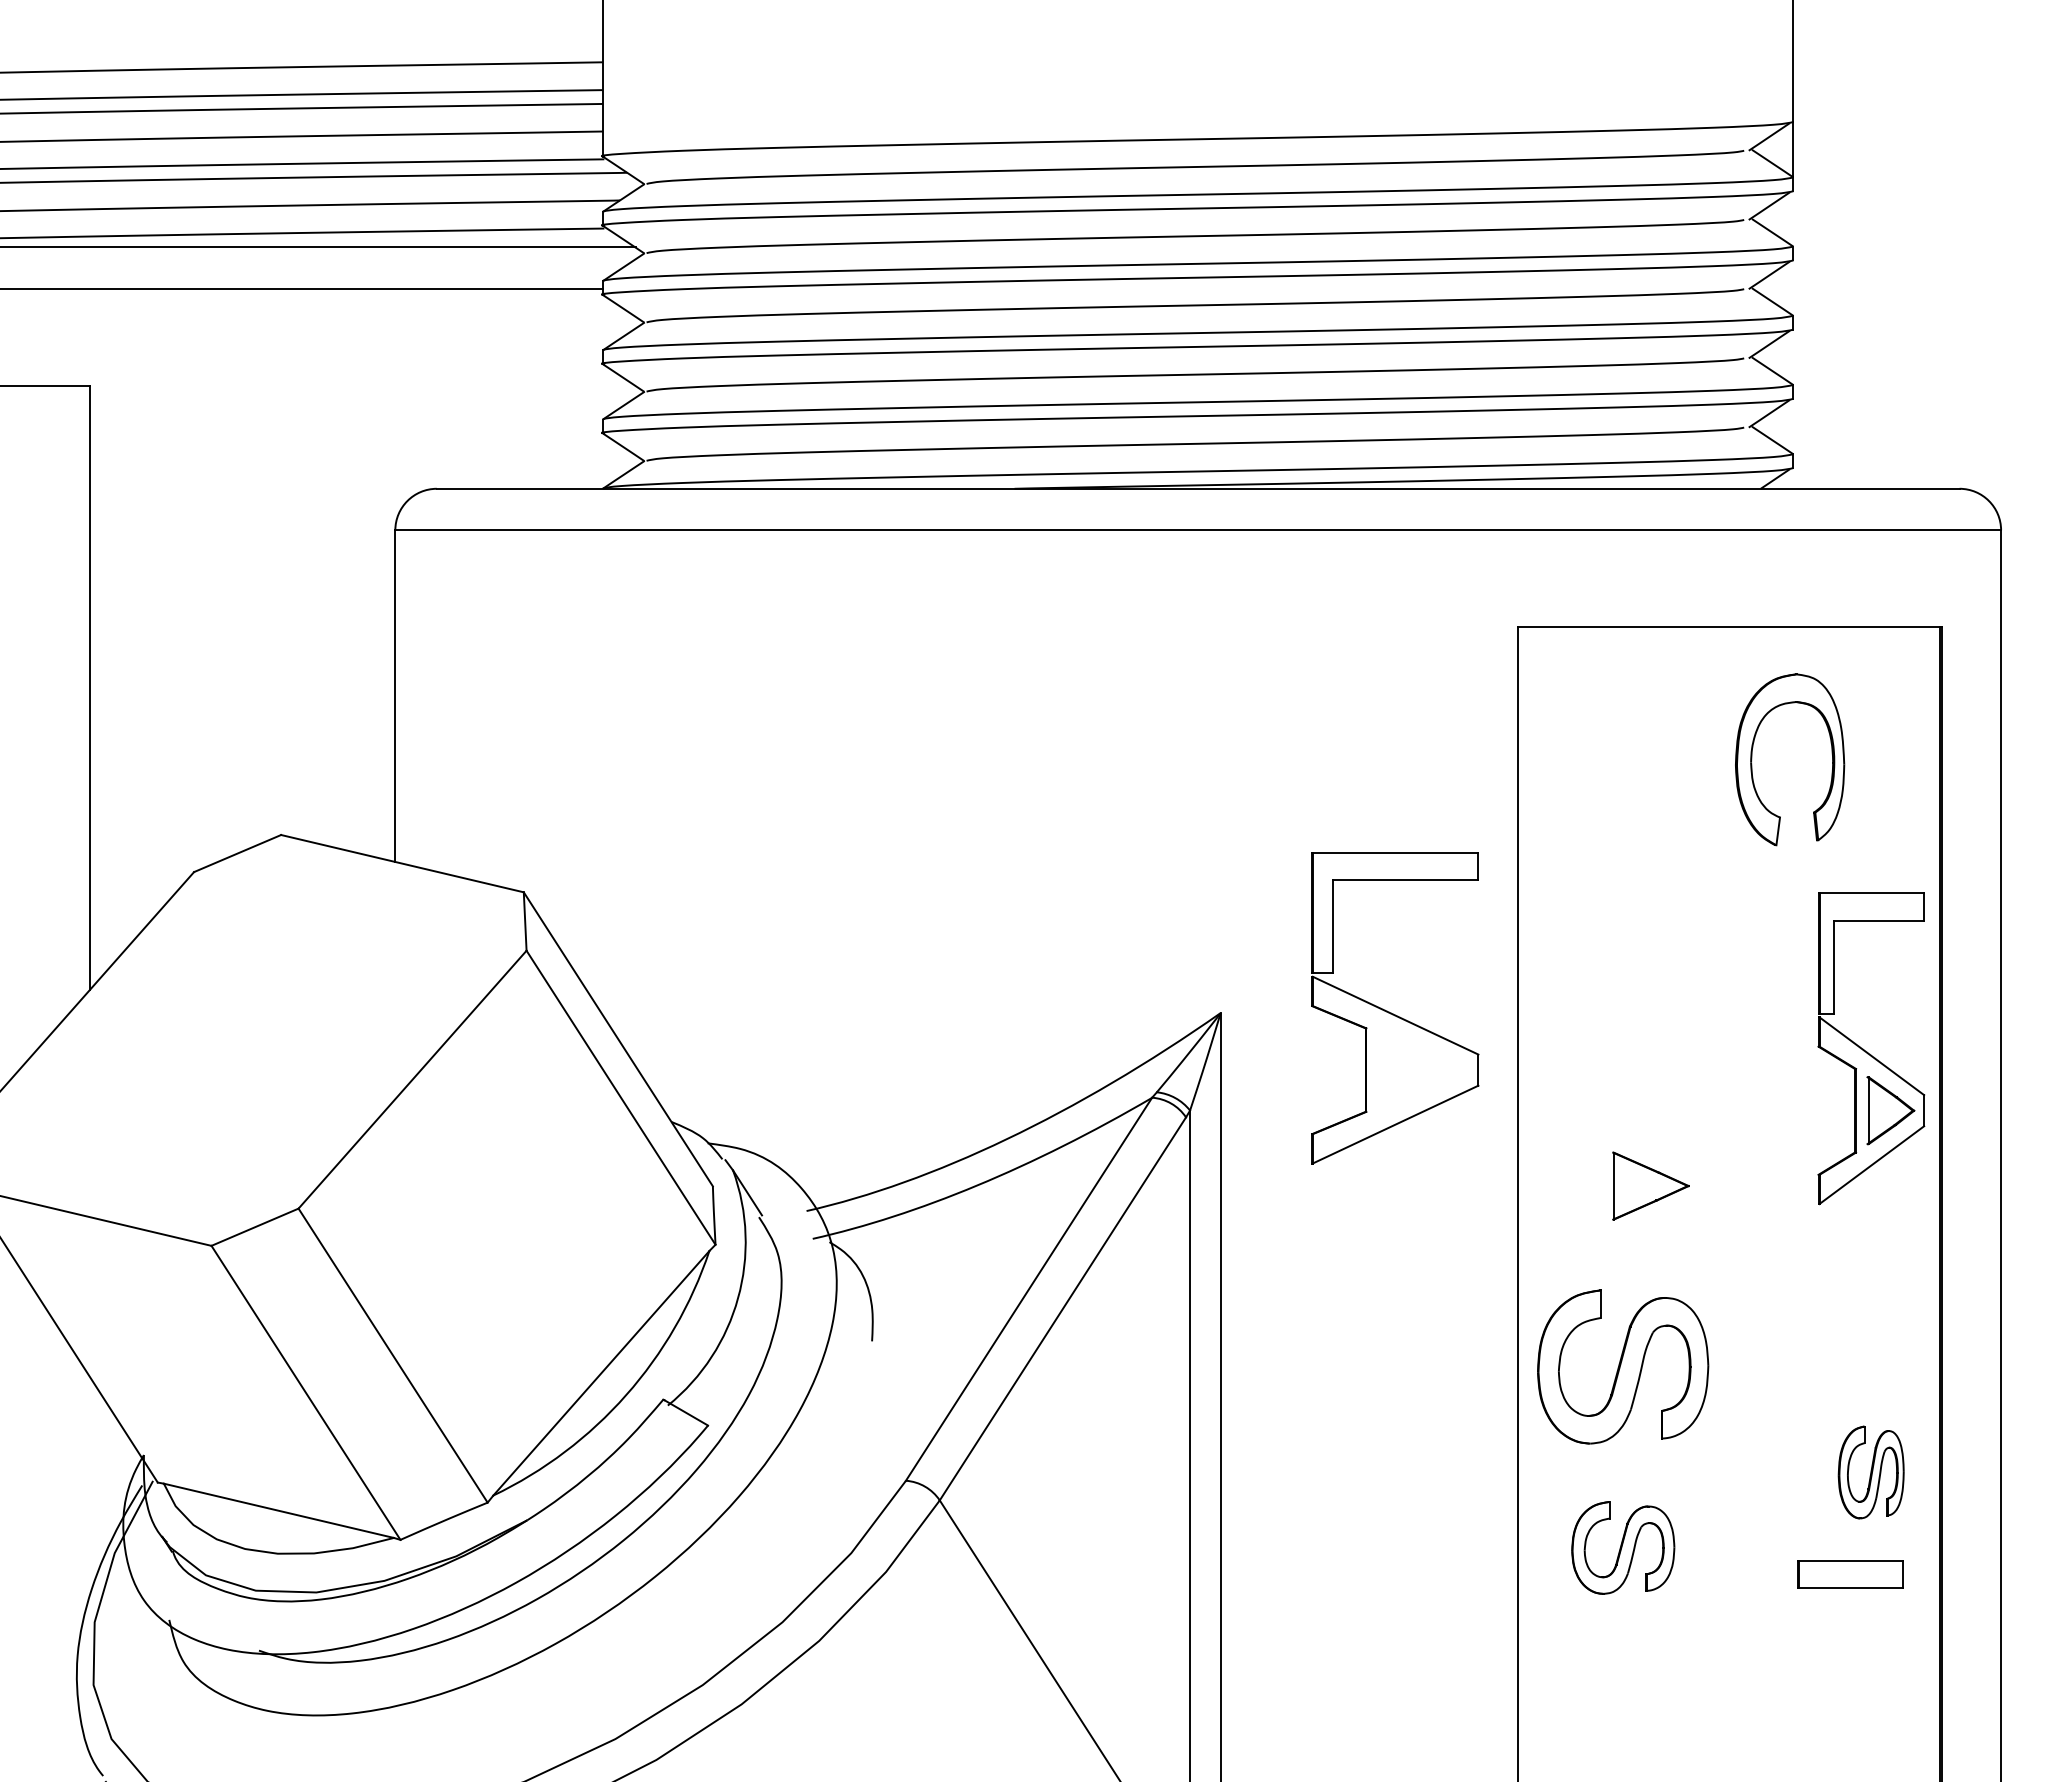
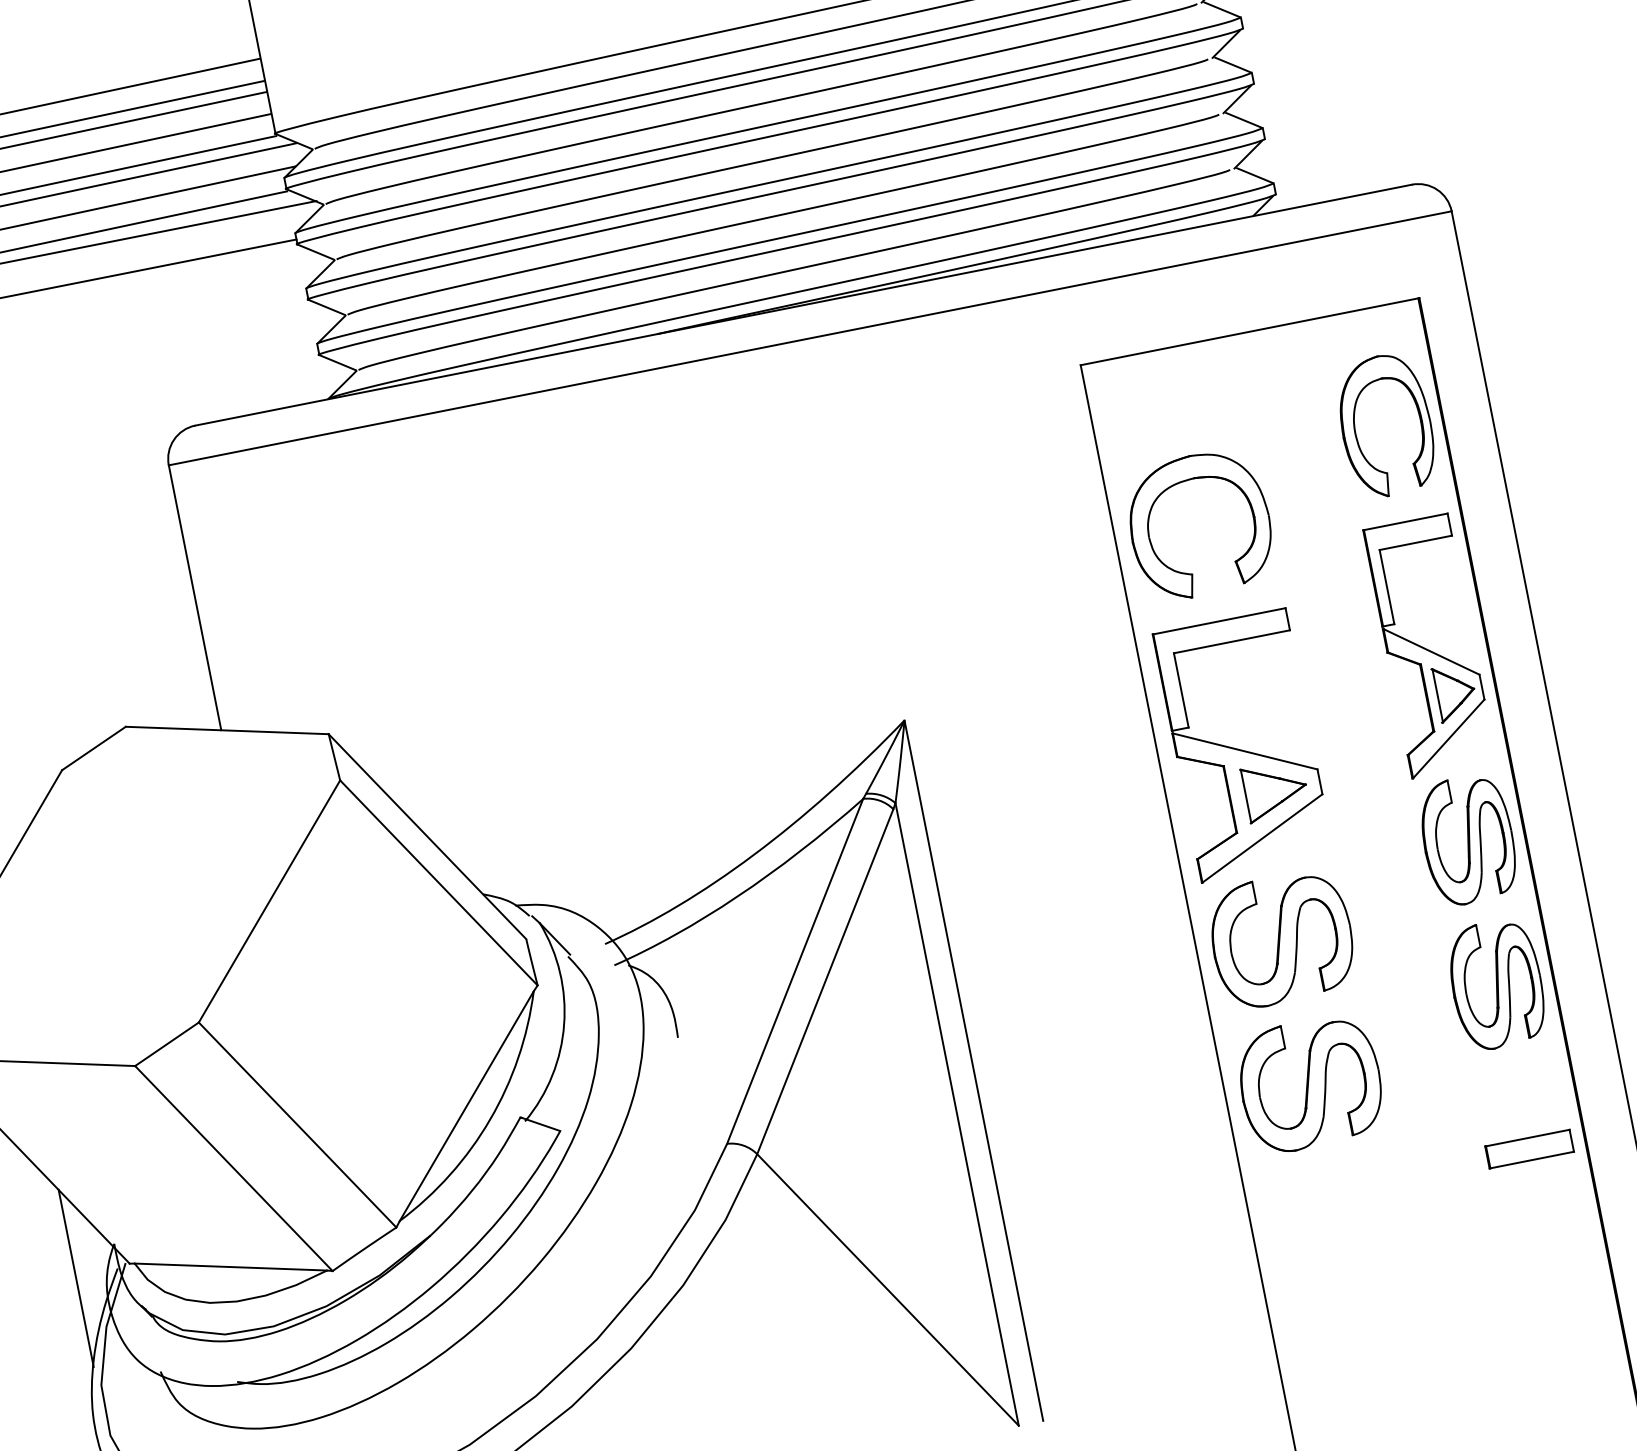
part: (1752, 759) -> (1356, 431), moved
part: (1617, 792) -> (1186, 481), added
part: (1395, 1008) -> (1243, 745), moved
part: (1871, 1291) -> (1468, 839), added
part: (1871, 1472) -> (1497, 984), size x1.67
line: (89, 1487) -> (75, 1278), added
part: (1623, 1547) -> (1310, 1083), size x1.67
part: (1850, 1574) -> (1529, 1149), moved

